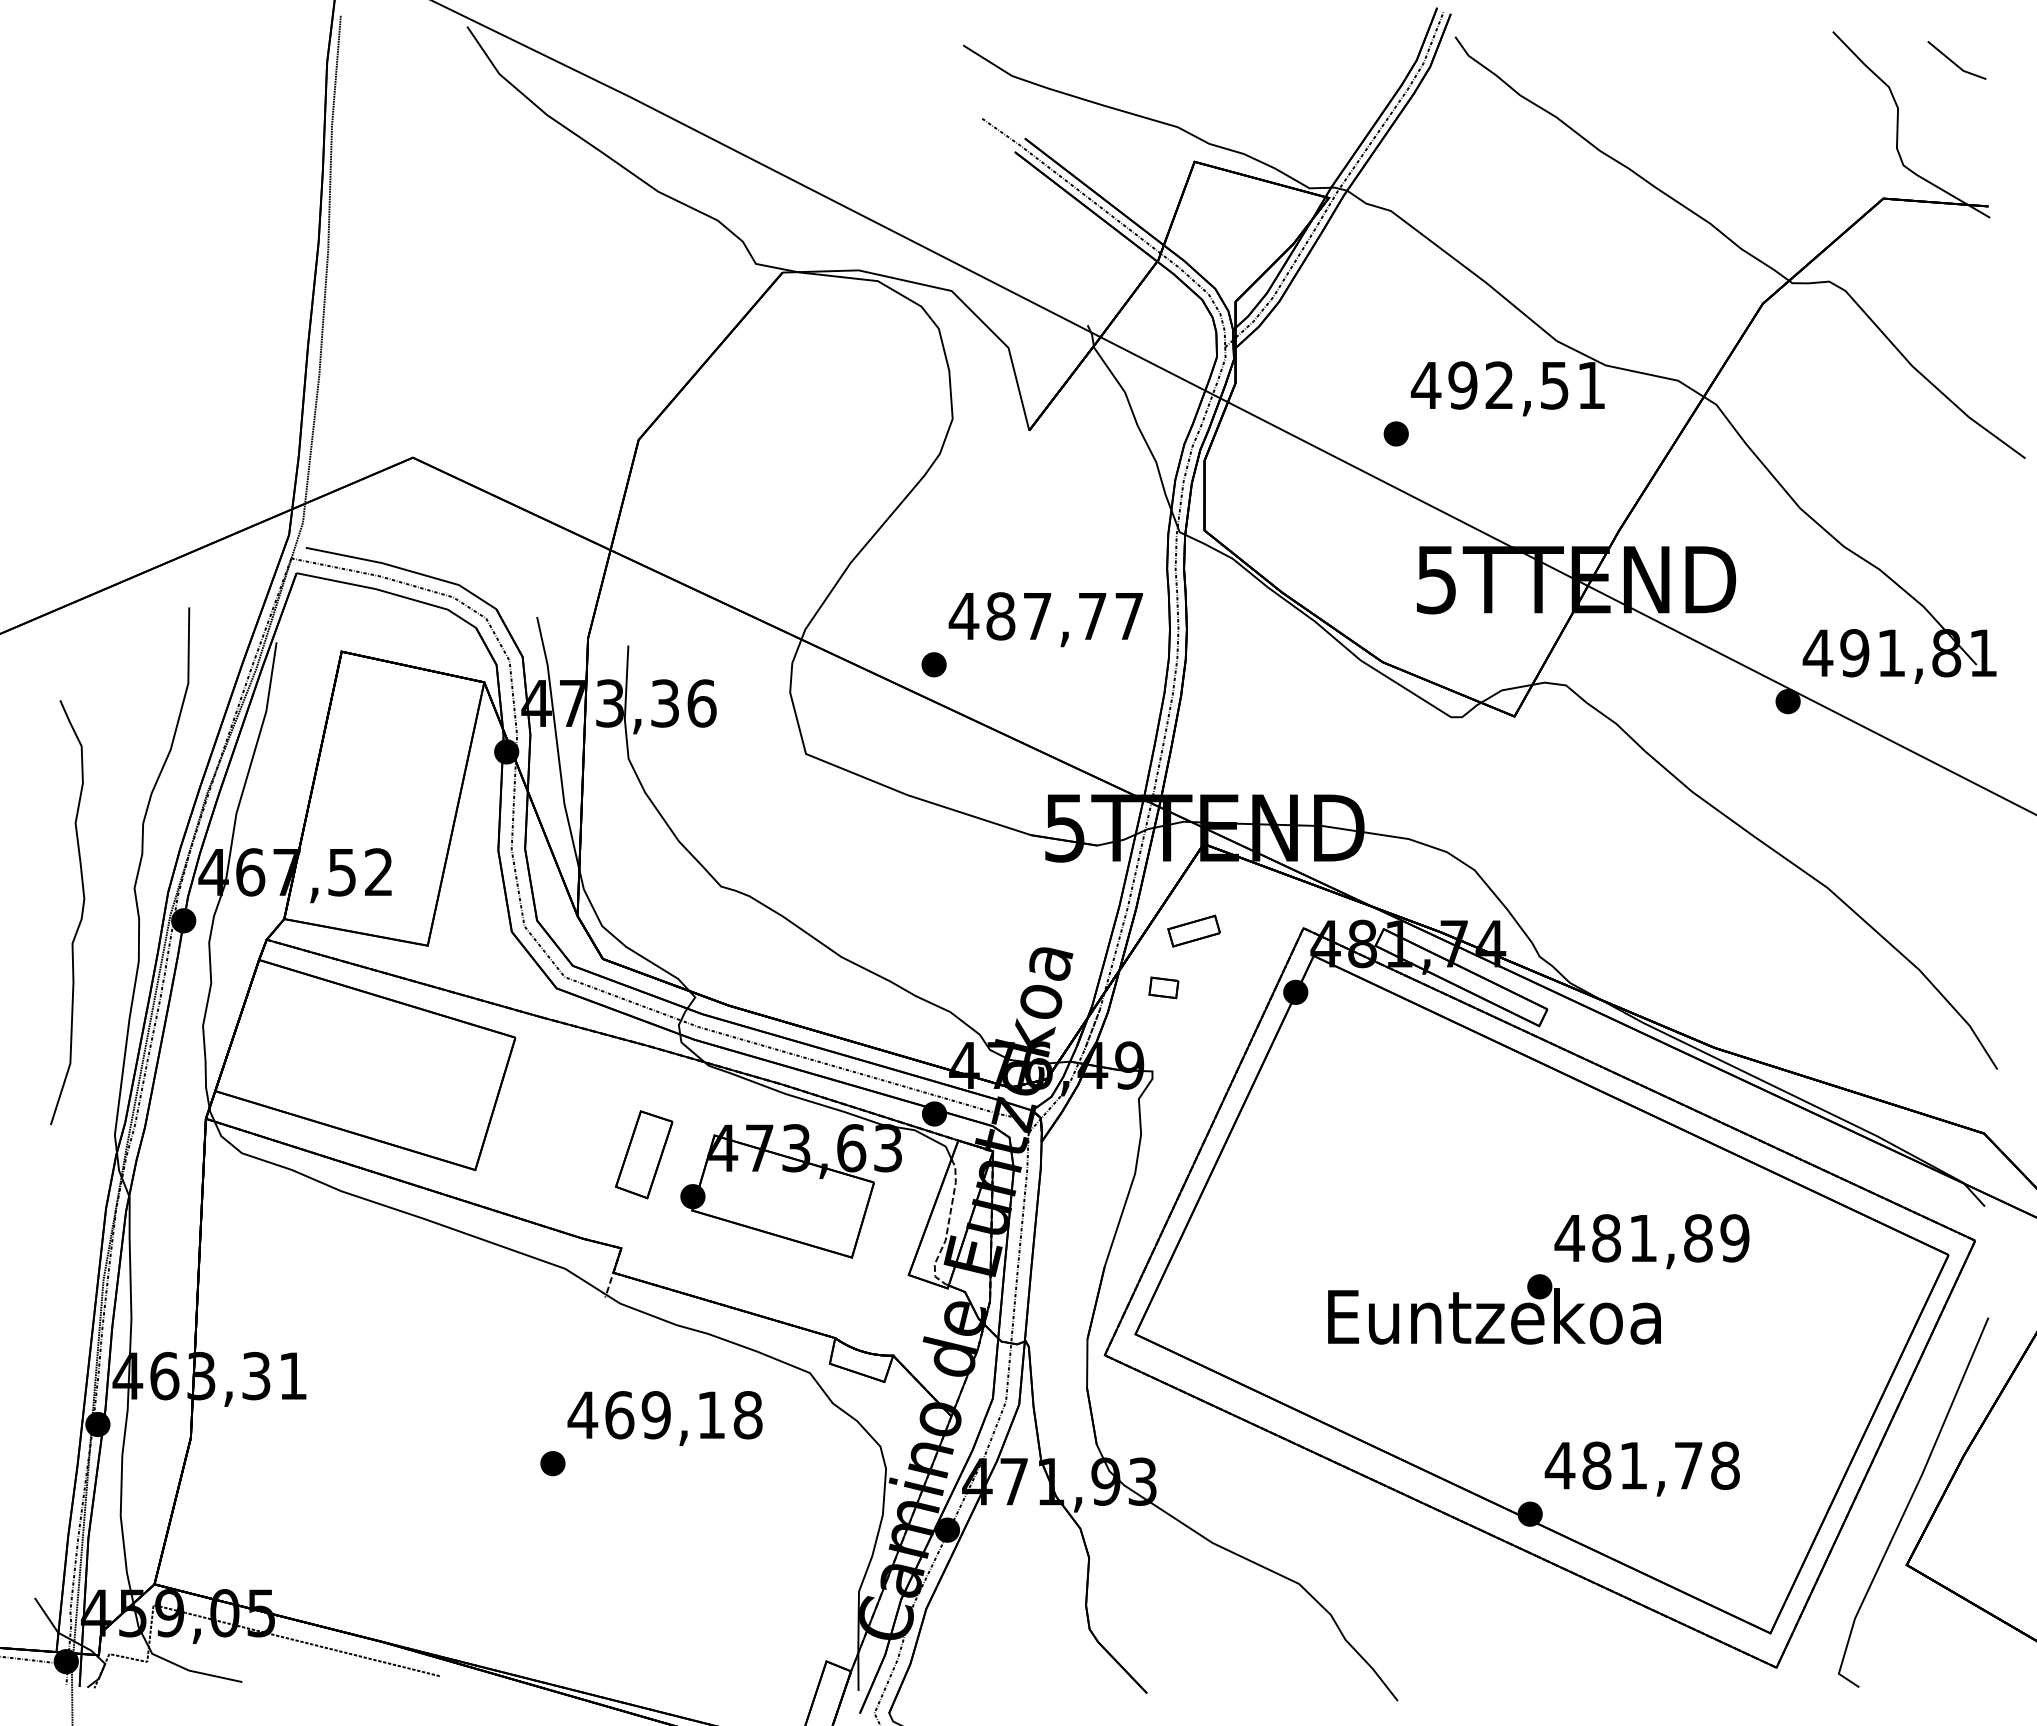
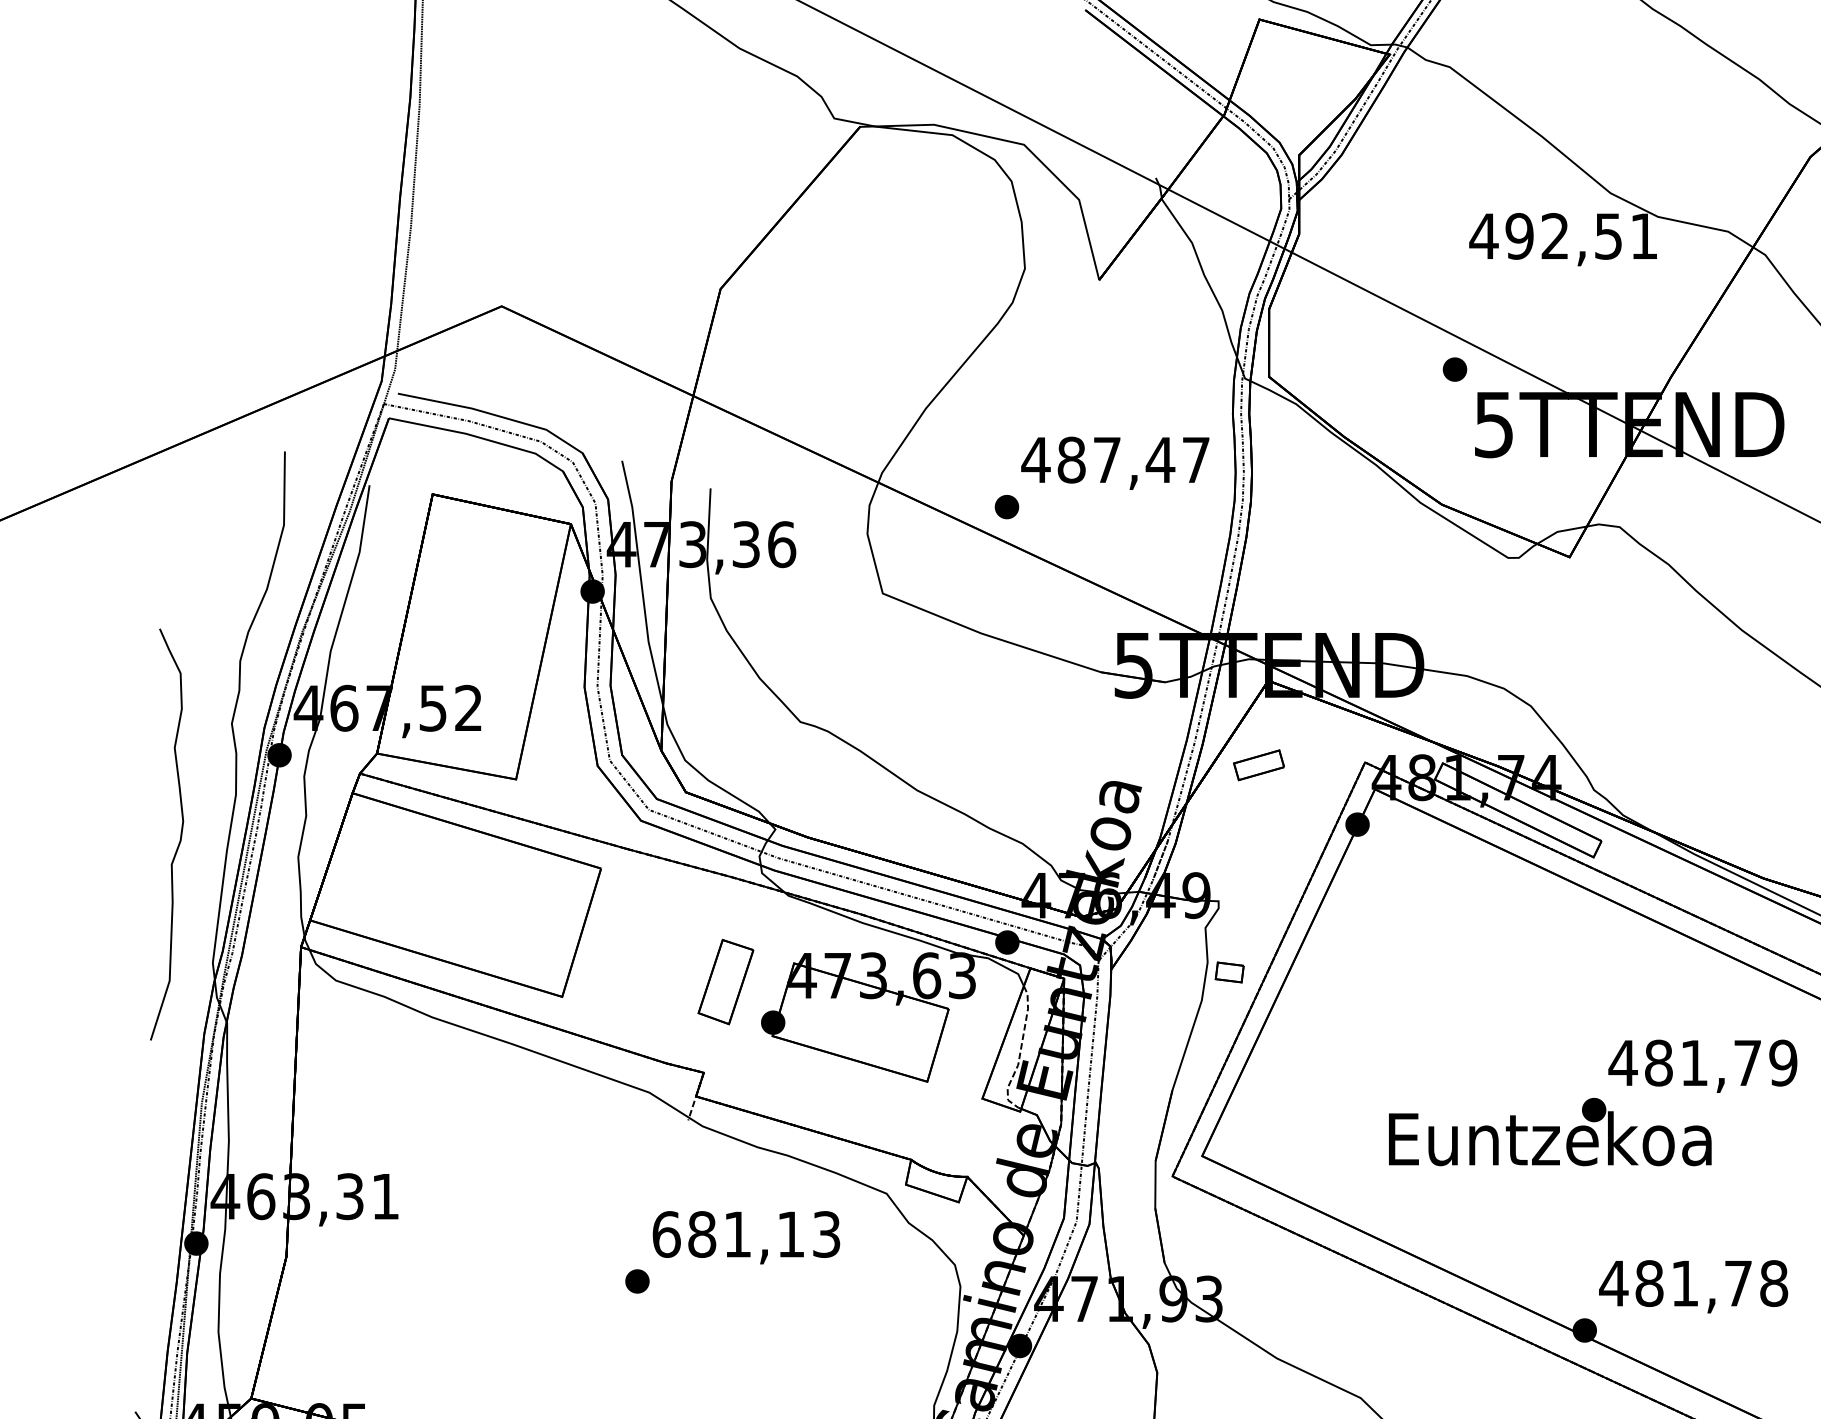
part: (1395, 433) -> (1454, 369), moved
text: (1092, 616) -> (1160, 460), 487,77 -> 487,47
curve: (81, 912) -> (180, 834), moved
part: (1163, 987) -> (1229, 972), moved
text: (1698, 1238) -> (1747, 1063), 481,89 -> 481,79
text: (664, 1415) -> (745, 1234), 469,18 -> 681,13

